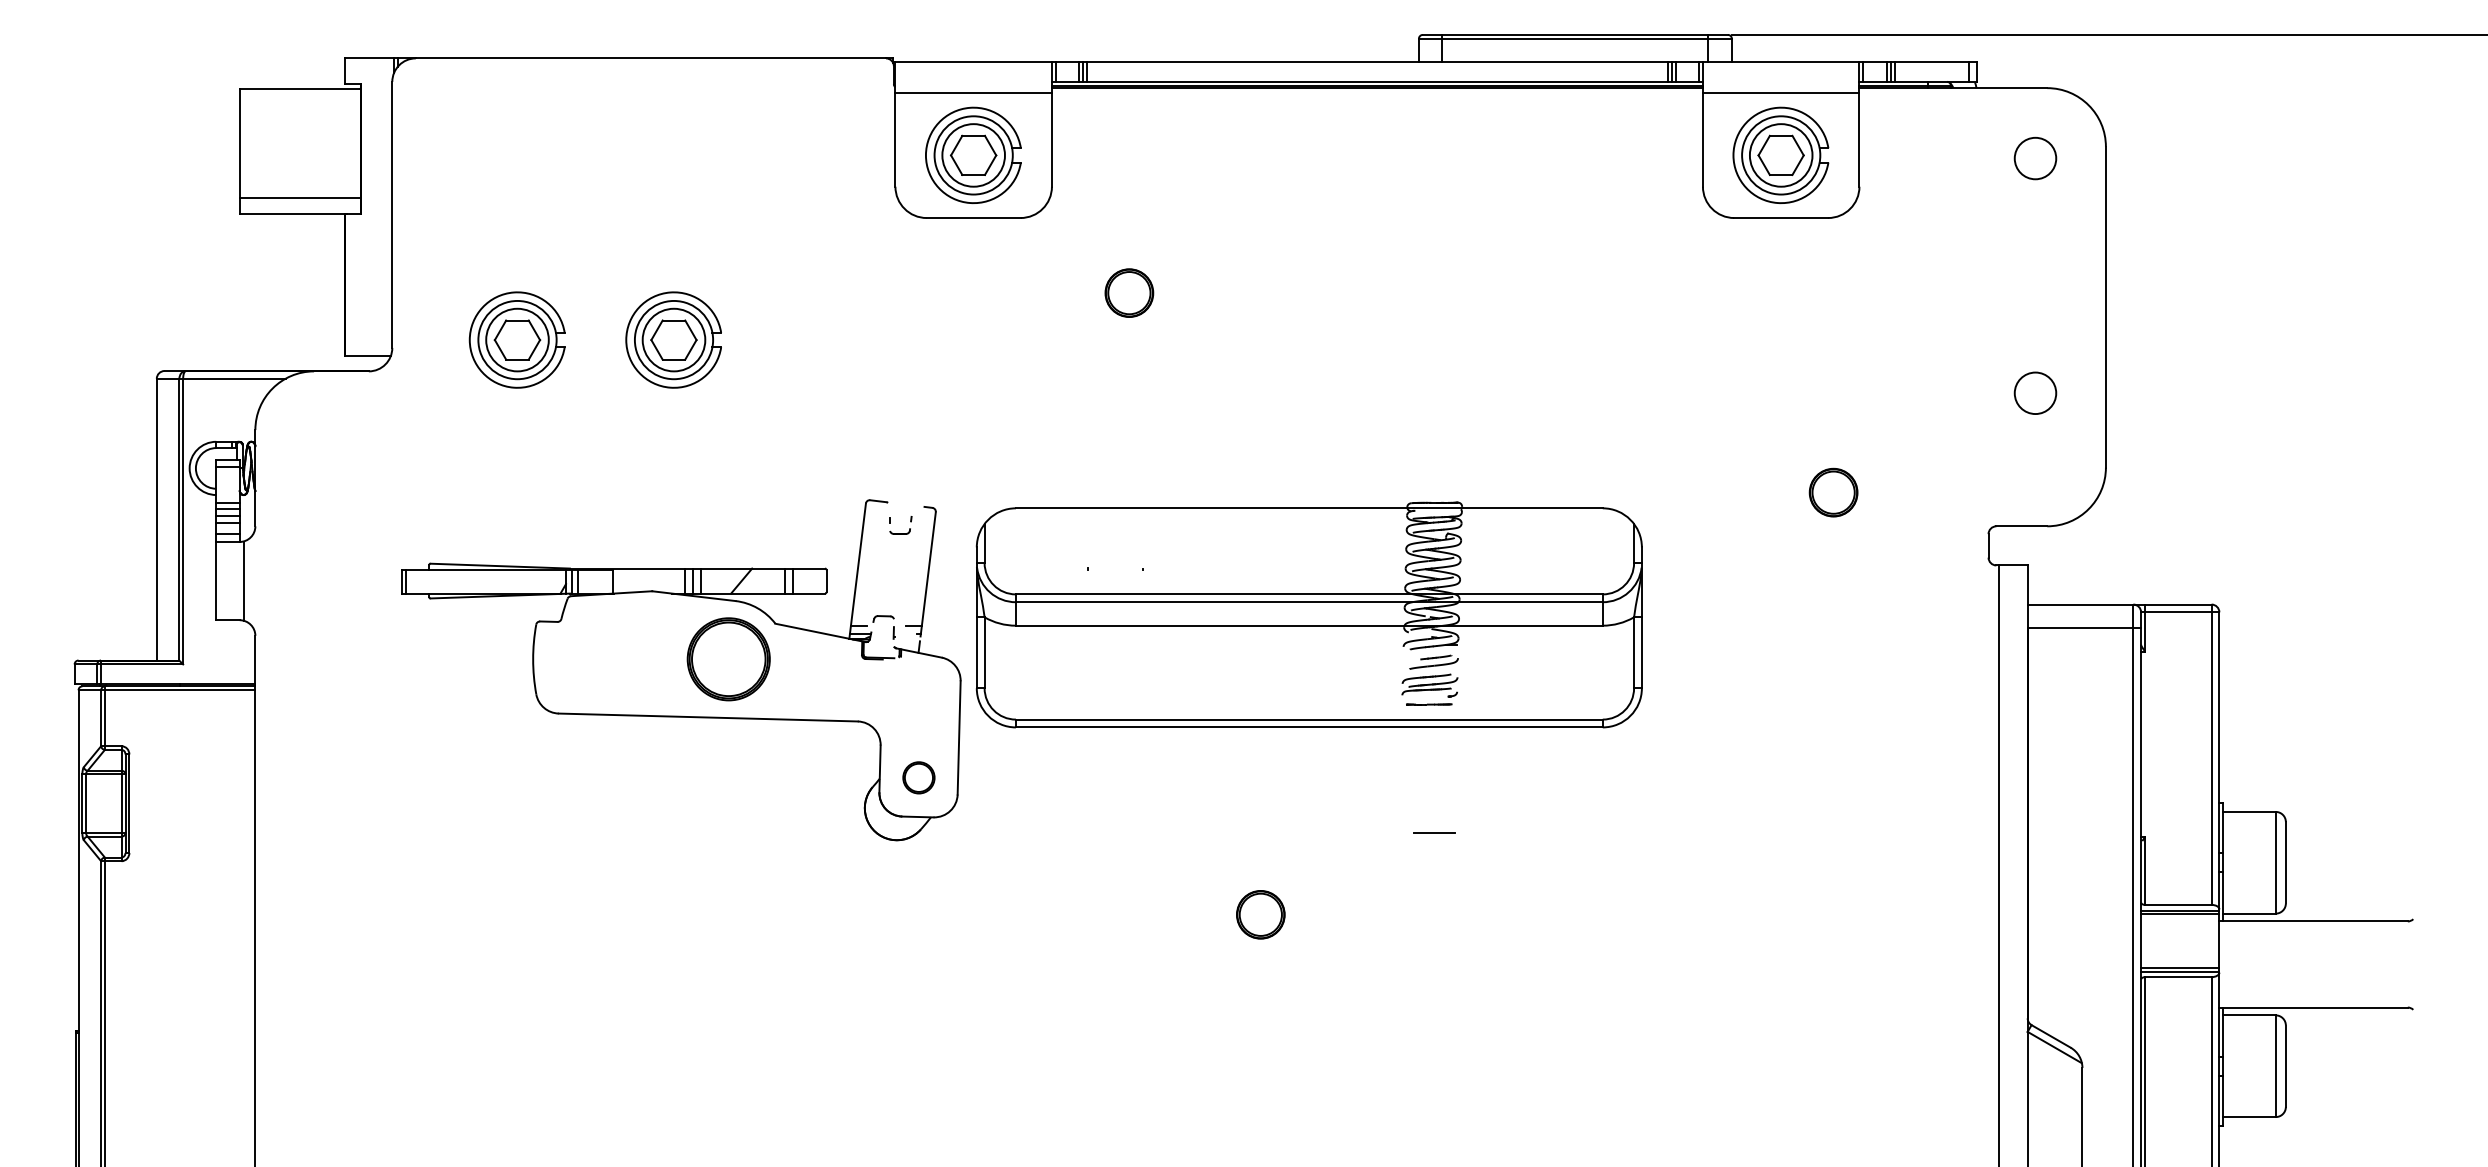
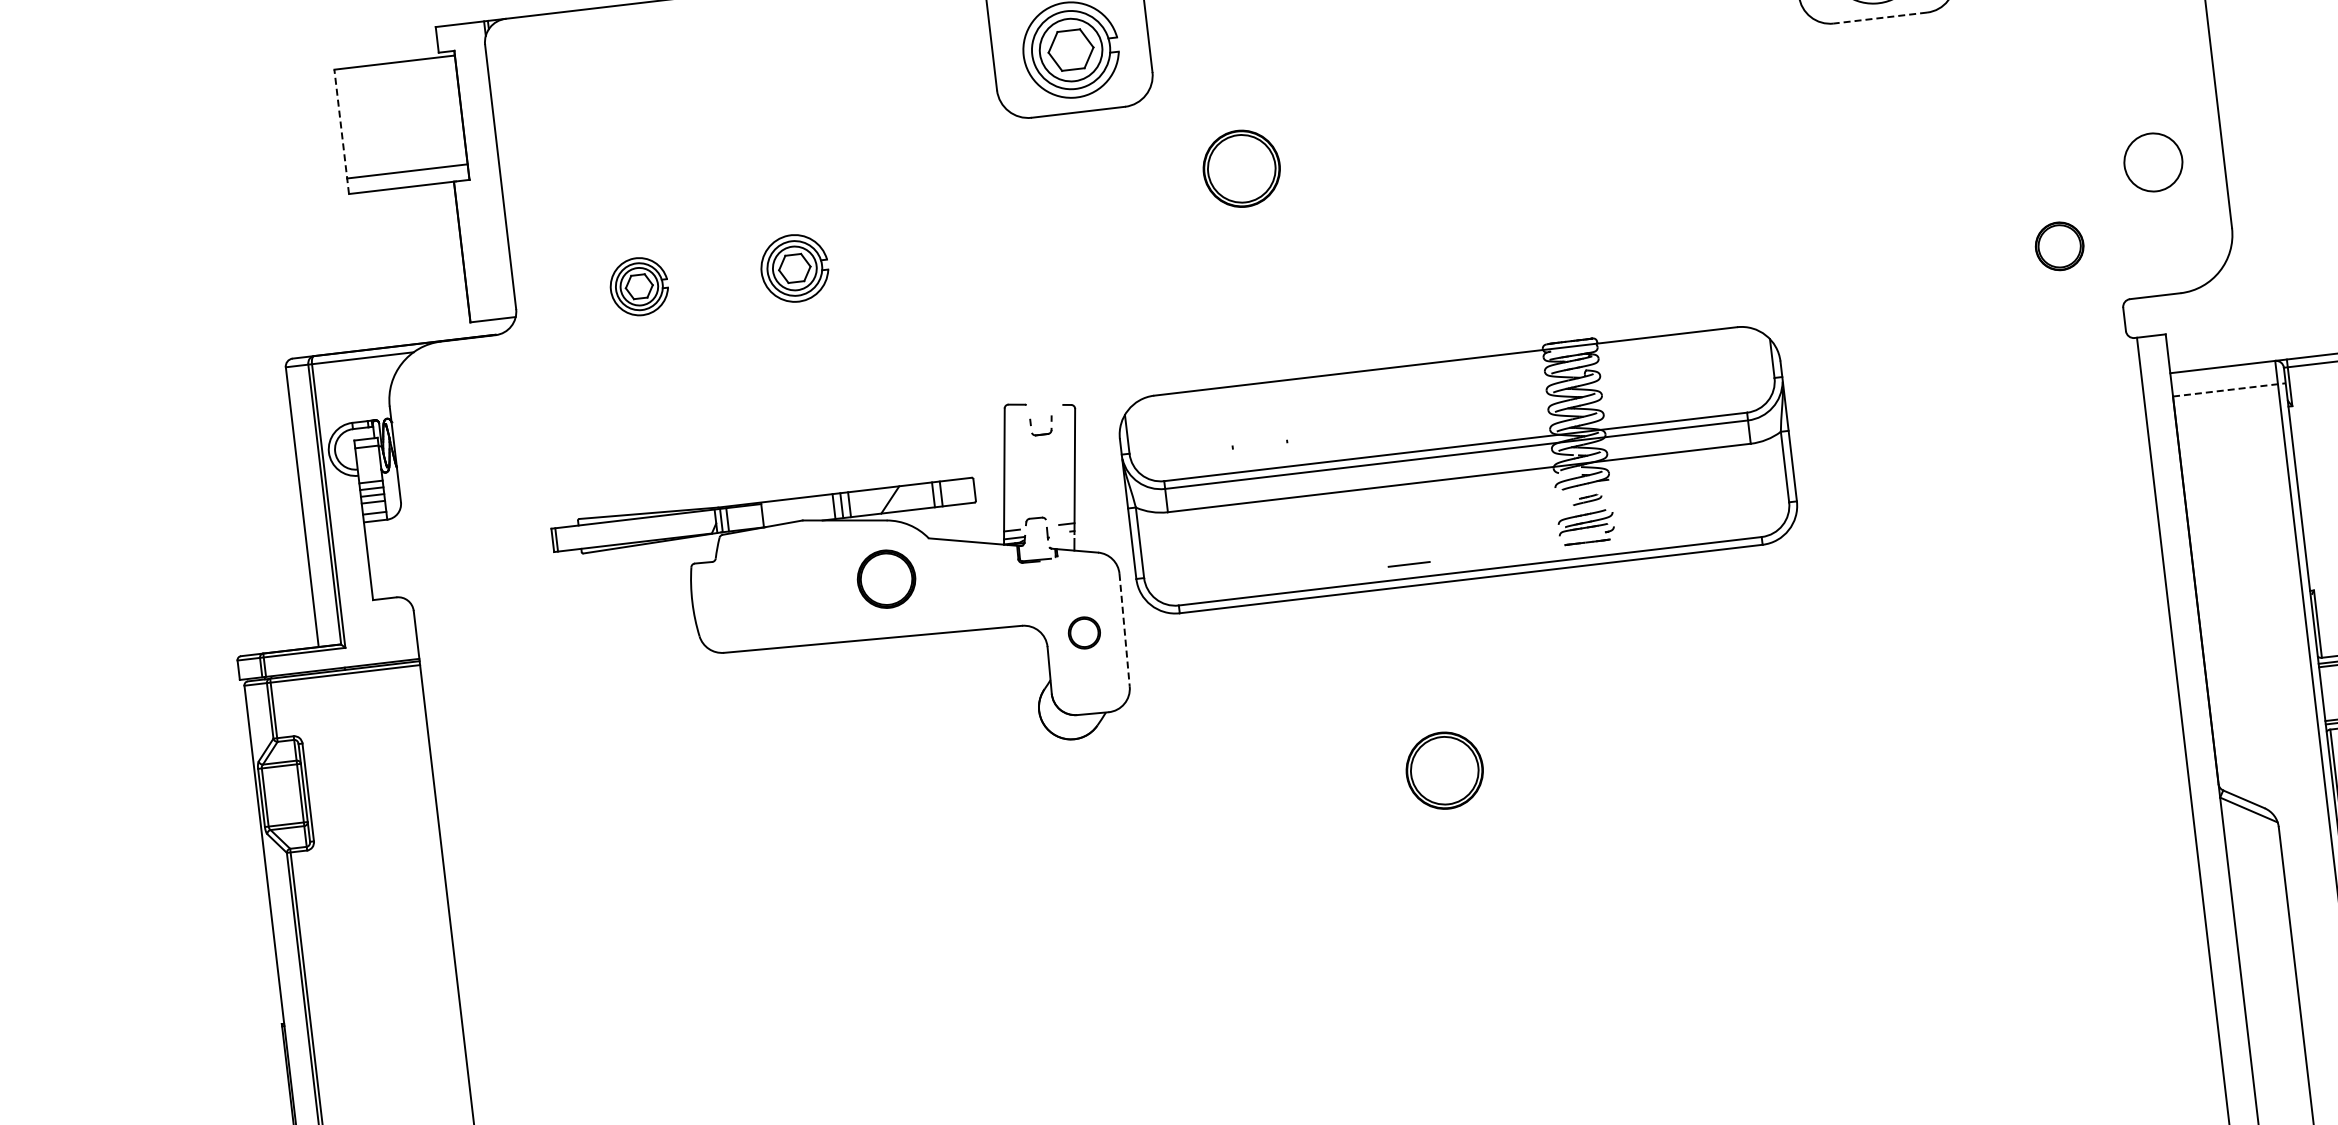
line: (239, 151) -> (341, 131), solid -> dashed
line: (1781, 218) -> (1880, 18), solid -> dashed
part: (1129, 292) -> (1241, 168), size x1.6
part: (516, 339) -> (638, 286), size x0.6
part: (673, 339) -> (794, 267), size x0.7
circle: (2035, 393) -> (2153, 162), size x1.4
part: (1833, 492) -> (2059, 246), moved
line: (243, 580) -> (395, 557), removed
line: (2084, 628) -> (2229, 390), solid -> dashed
part: (728, 659) -> (886, 579), size x0.7
part: (1433, 661) -> (1586, 499), size x0.6
line: (959, 737) -> (1124, 629), solid -> dashed
circle: (918, 777) -> (1083, 632), moved
line: (1434, 832) -> (1409, 564), moved
part: (1260, 914) -> (1444, 770), size x1.6

